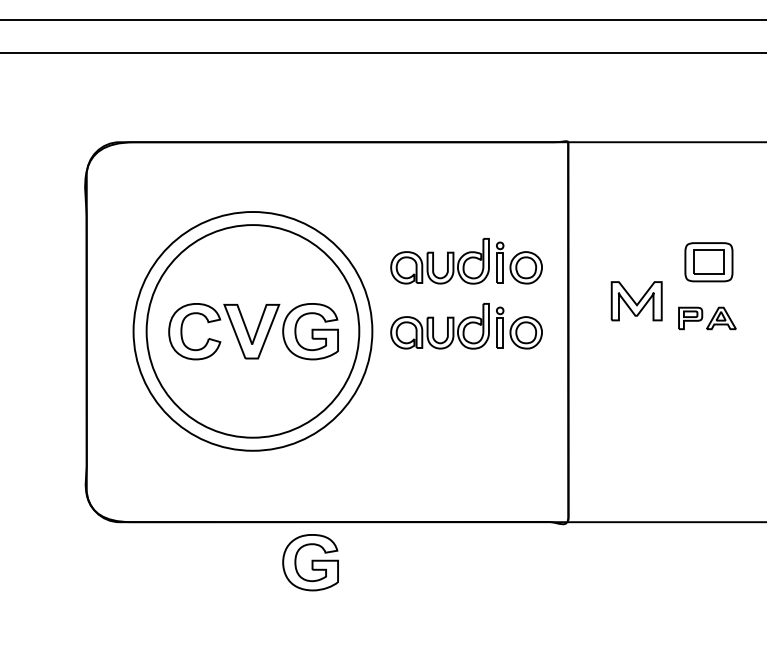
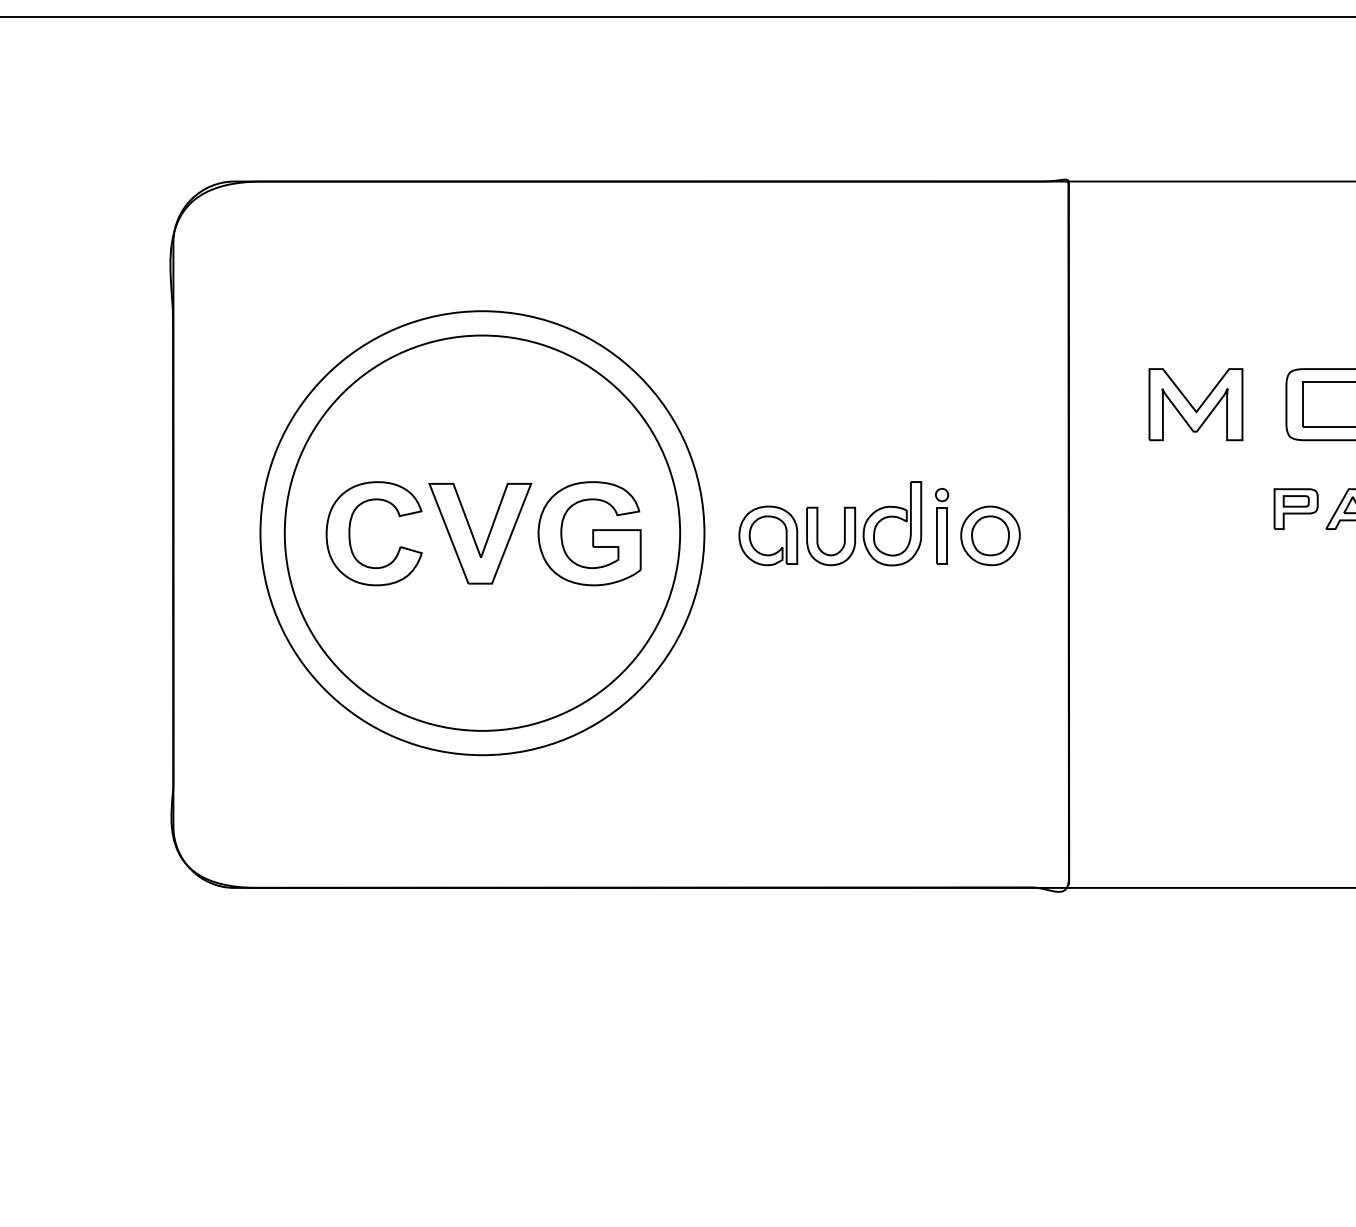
part: (466, 261) -> (879, 403), removed
part: (636, 301) -> (1195, 405), moved
part: (310, 562) -> (589, 962), removed

